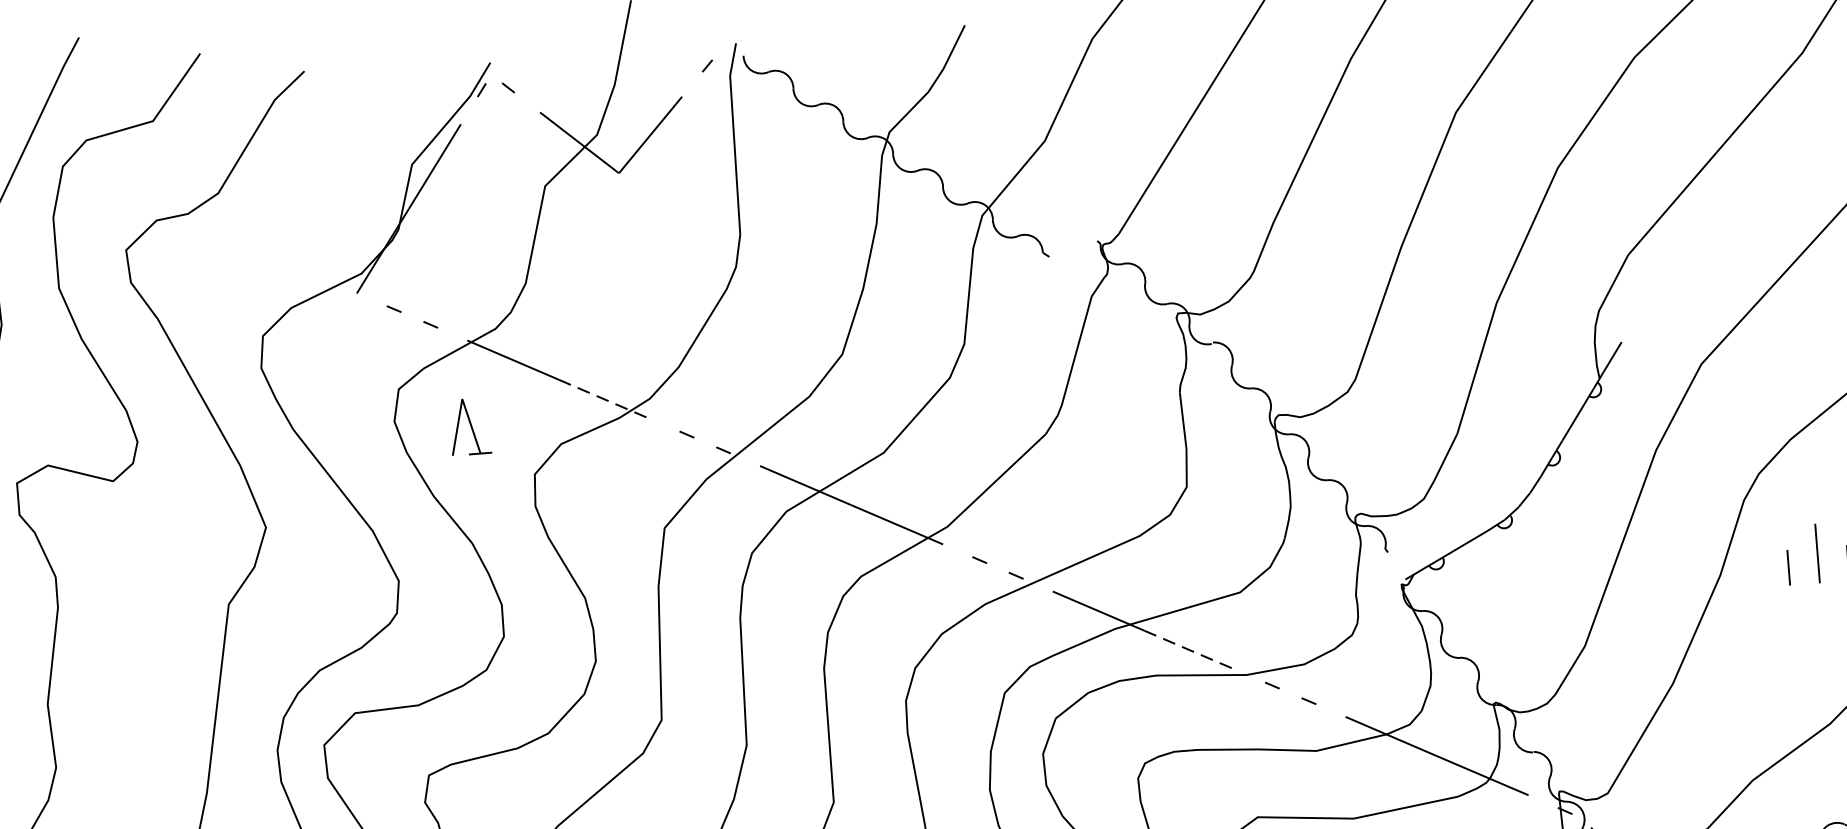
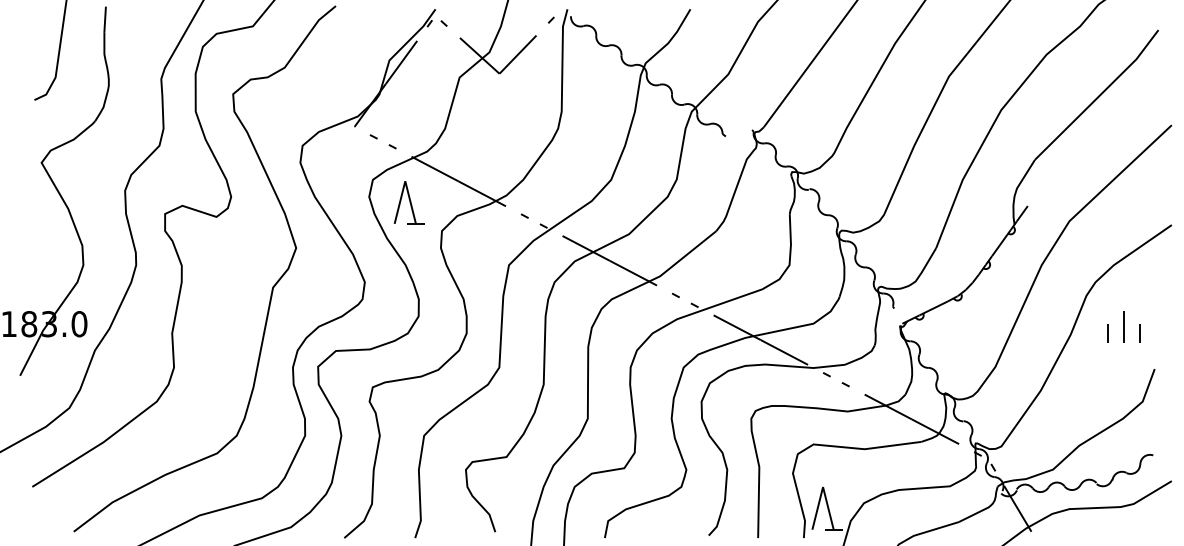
line: (604, 398) -> (482, 193), dashed -> solid
part: (468, 426) -> (408, 202), size x1.43
line: (1190, 650) -> (784, 352), dashed -> solid

